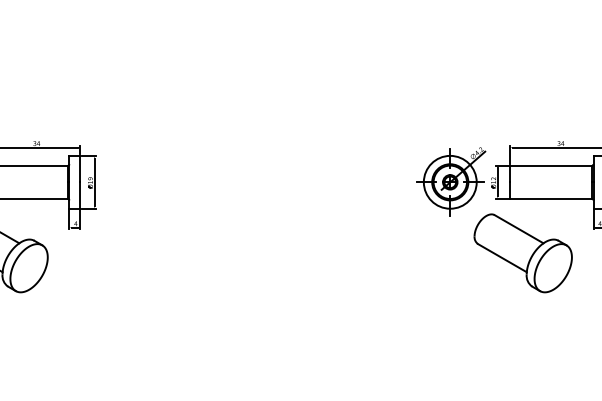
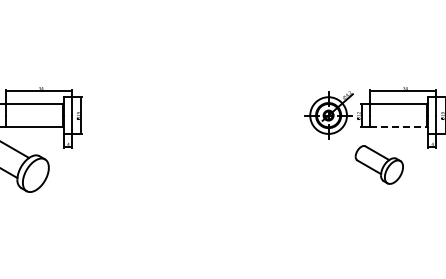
line: (550, 199) -> (398, 127), solid -> dashed
part: (523, 252) -> (379, 164), size x0.7

